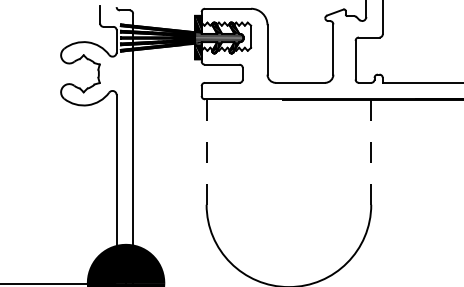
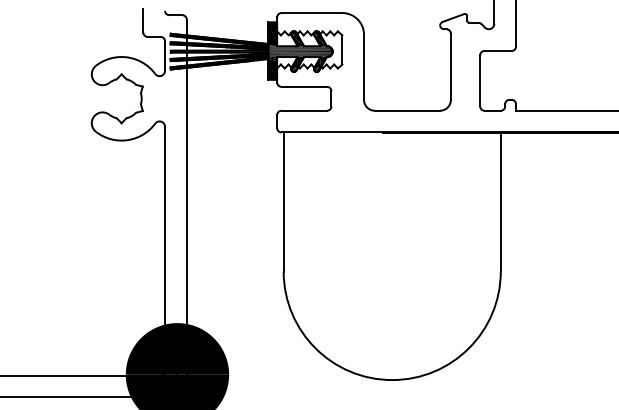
line: (206, 152) -> (283, 202), dashed -> solid
line: (371, 152) -> (500, 202), dashed -> solid

